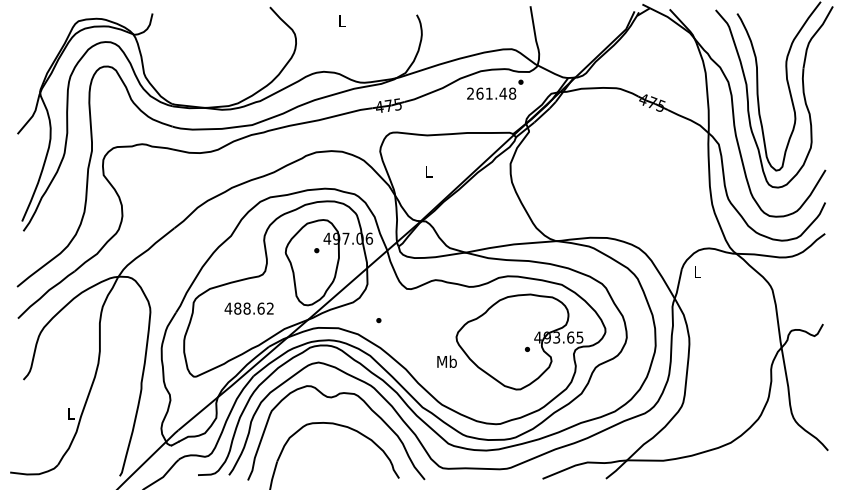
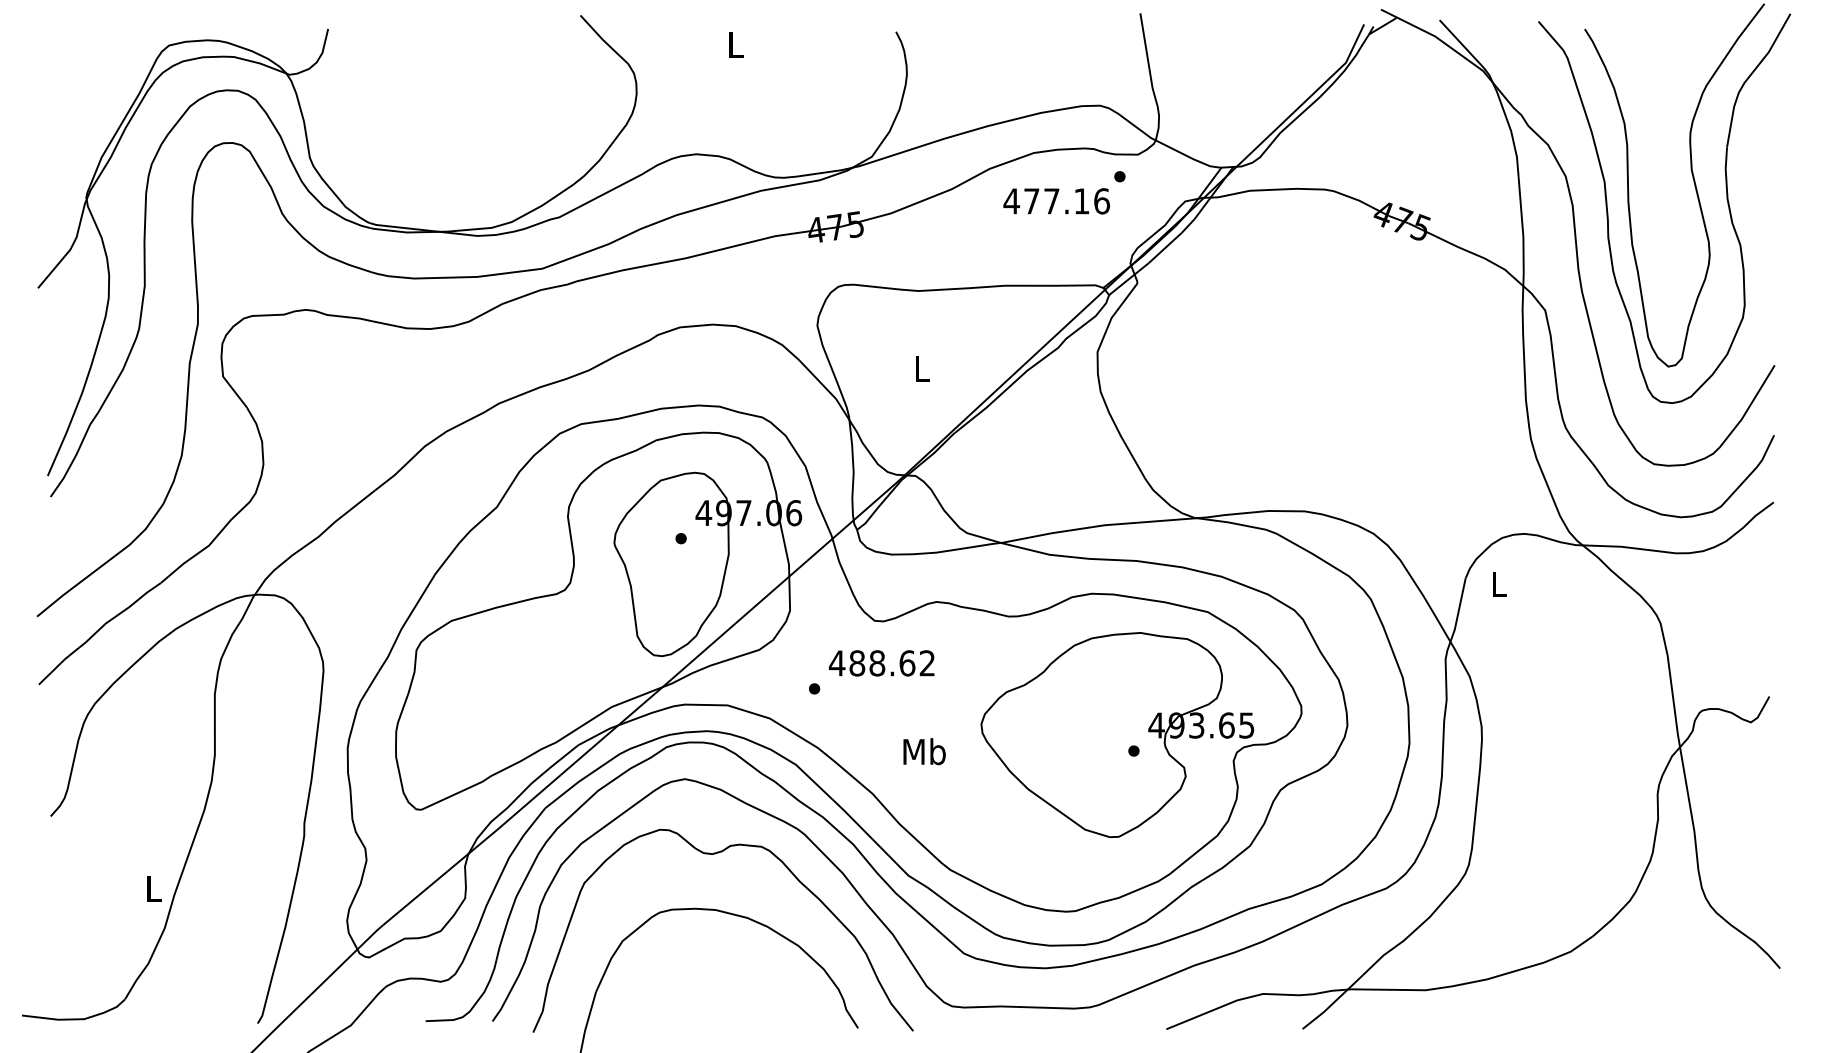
text: (491, 93) -> (1056, 200), 261.48 -> 477.16
text: (248, 308) -> (880, 662), moved
text: (446, 361) -> (923, 751), moved

